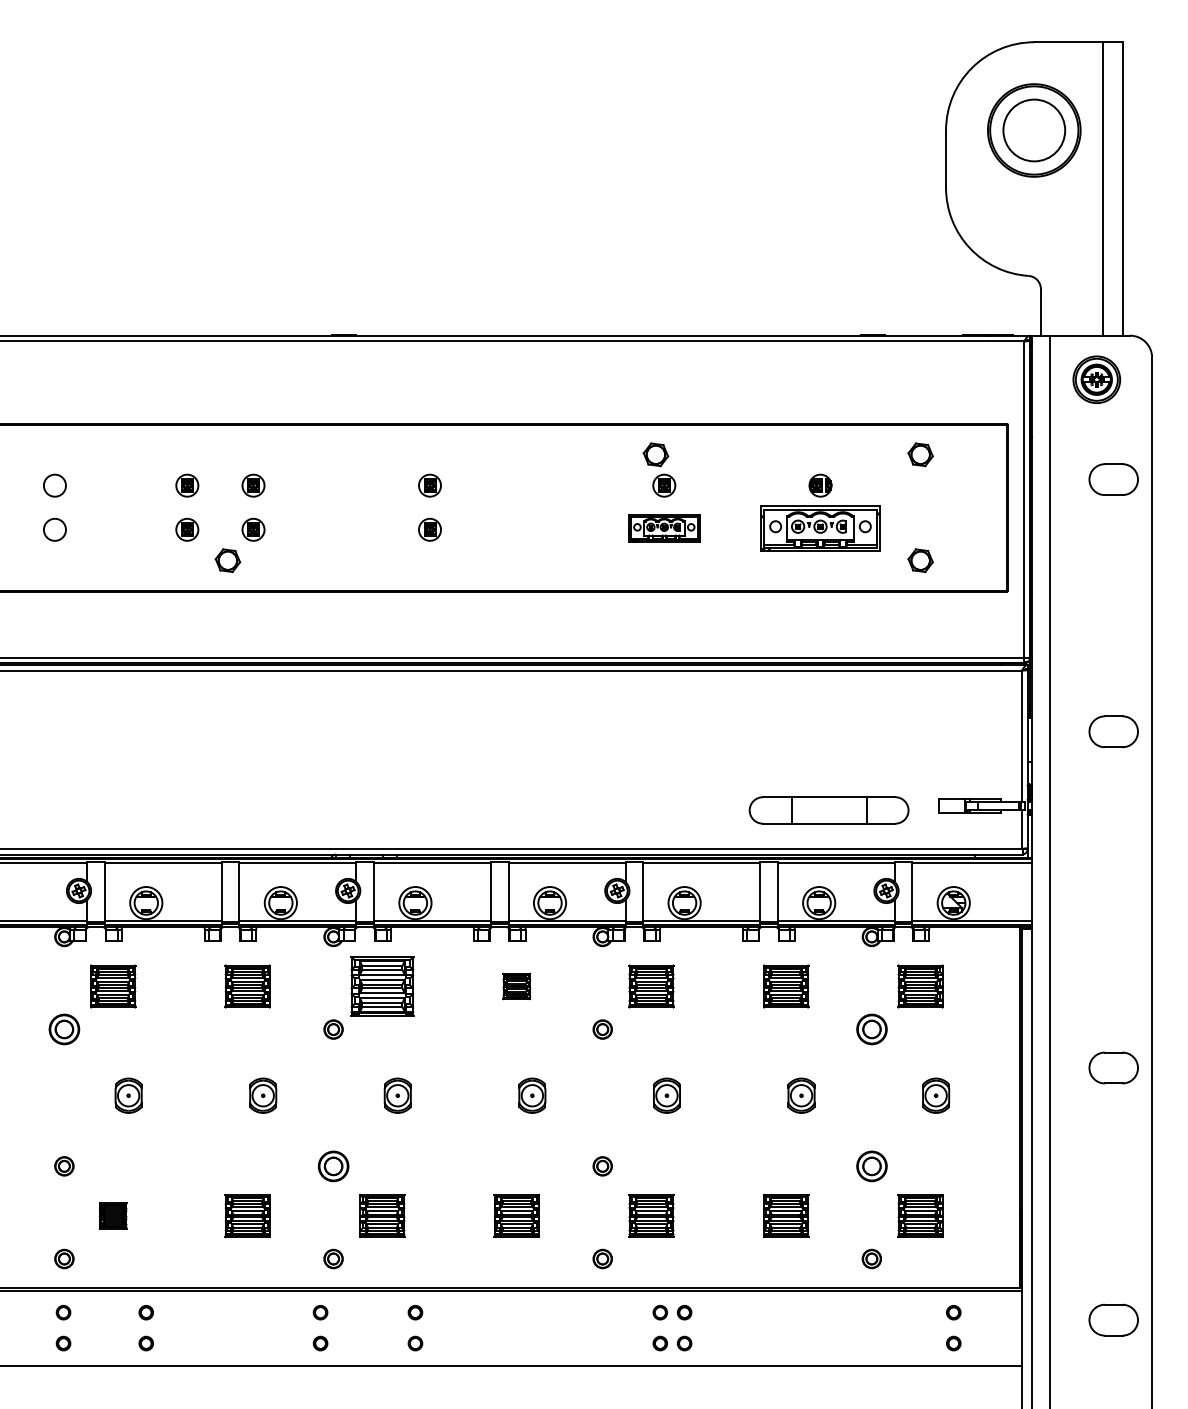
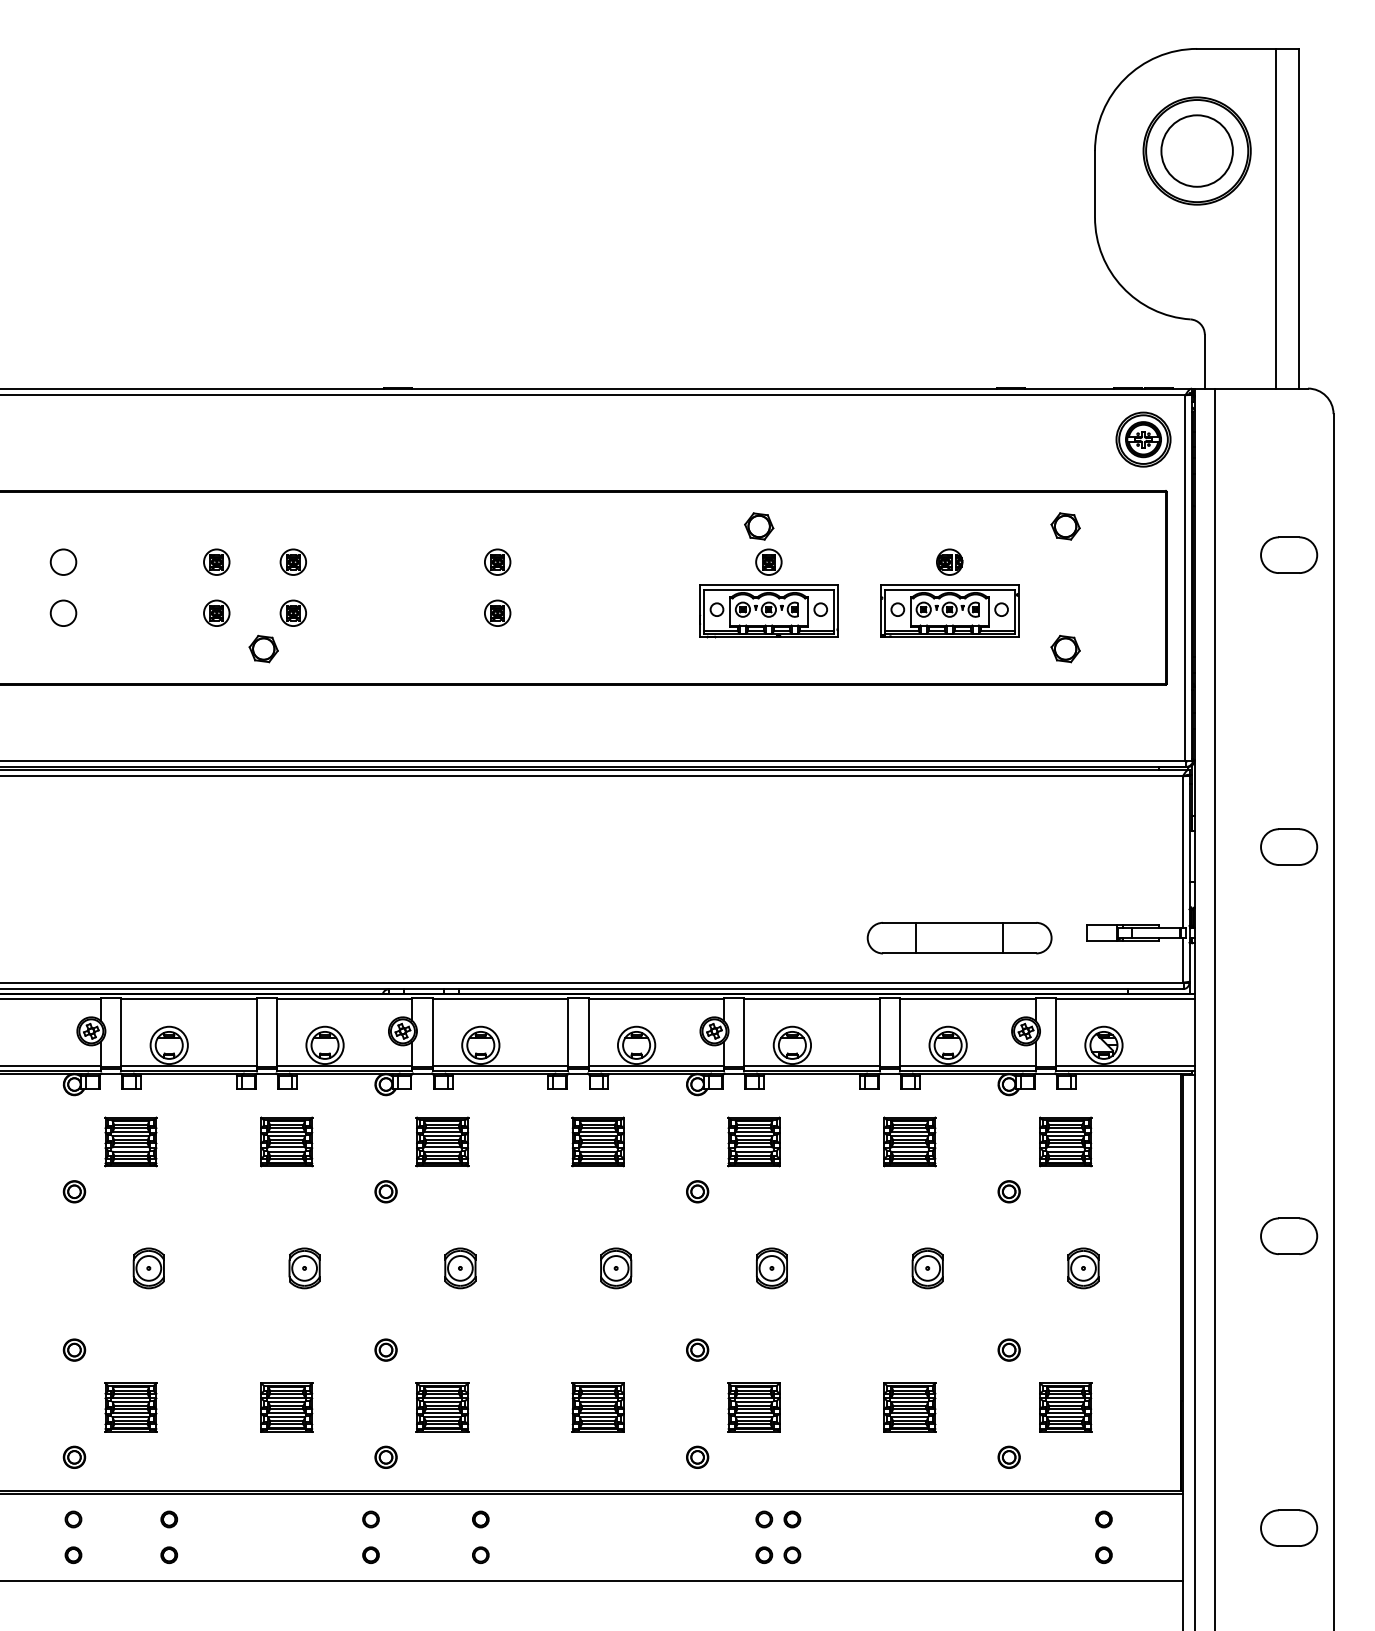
part: (1096, 379) -> (1143, 439), moved
part: (663, 528) -> (768, 611), size x1.67
part: (382, 986) -> (442, 1141), size x0.71
part: (516, 986) -> (597, 1141), size x1.67
part: (64, 1029) -> (74, 1191), size x0.62
part: (871, 1029) -> (1008, 1191), size x0.62
part: (333, 1165) -> (385, 1349), size x0.62
part: (871, 1165) -> (1008, 1349), size x0.62
part: (112, 1215) -> (130, 1407), size x1.67

